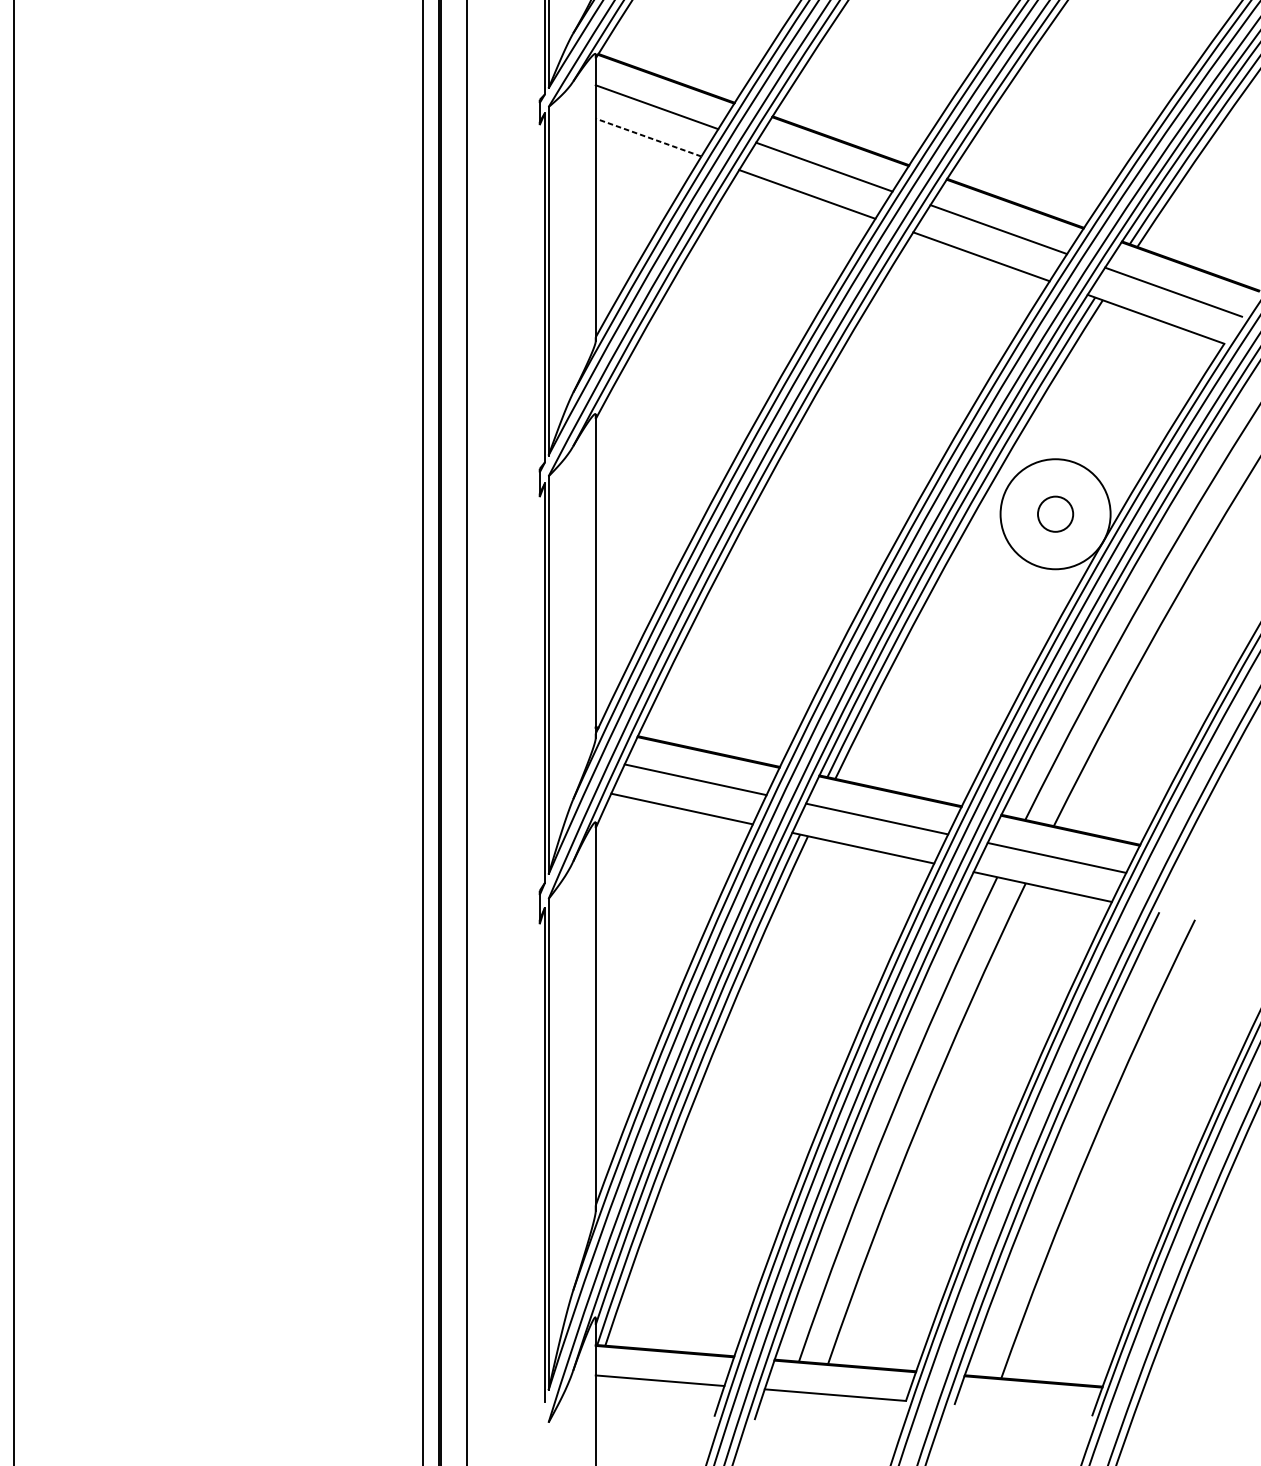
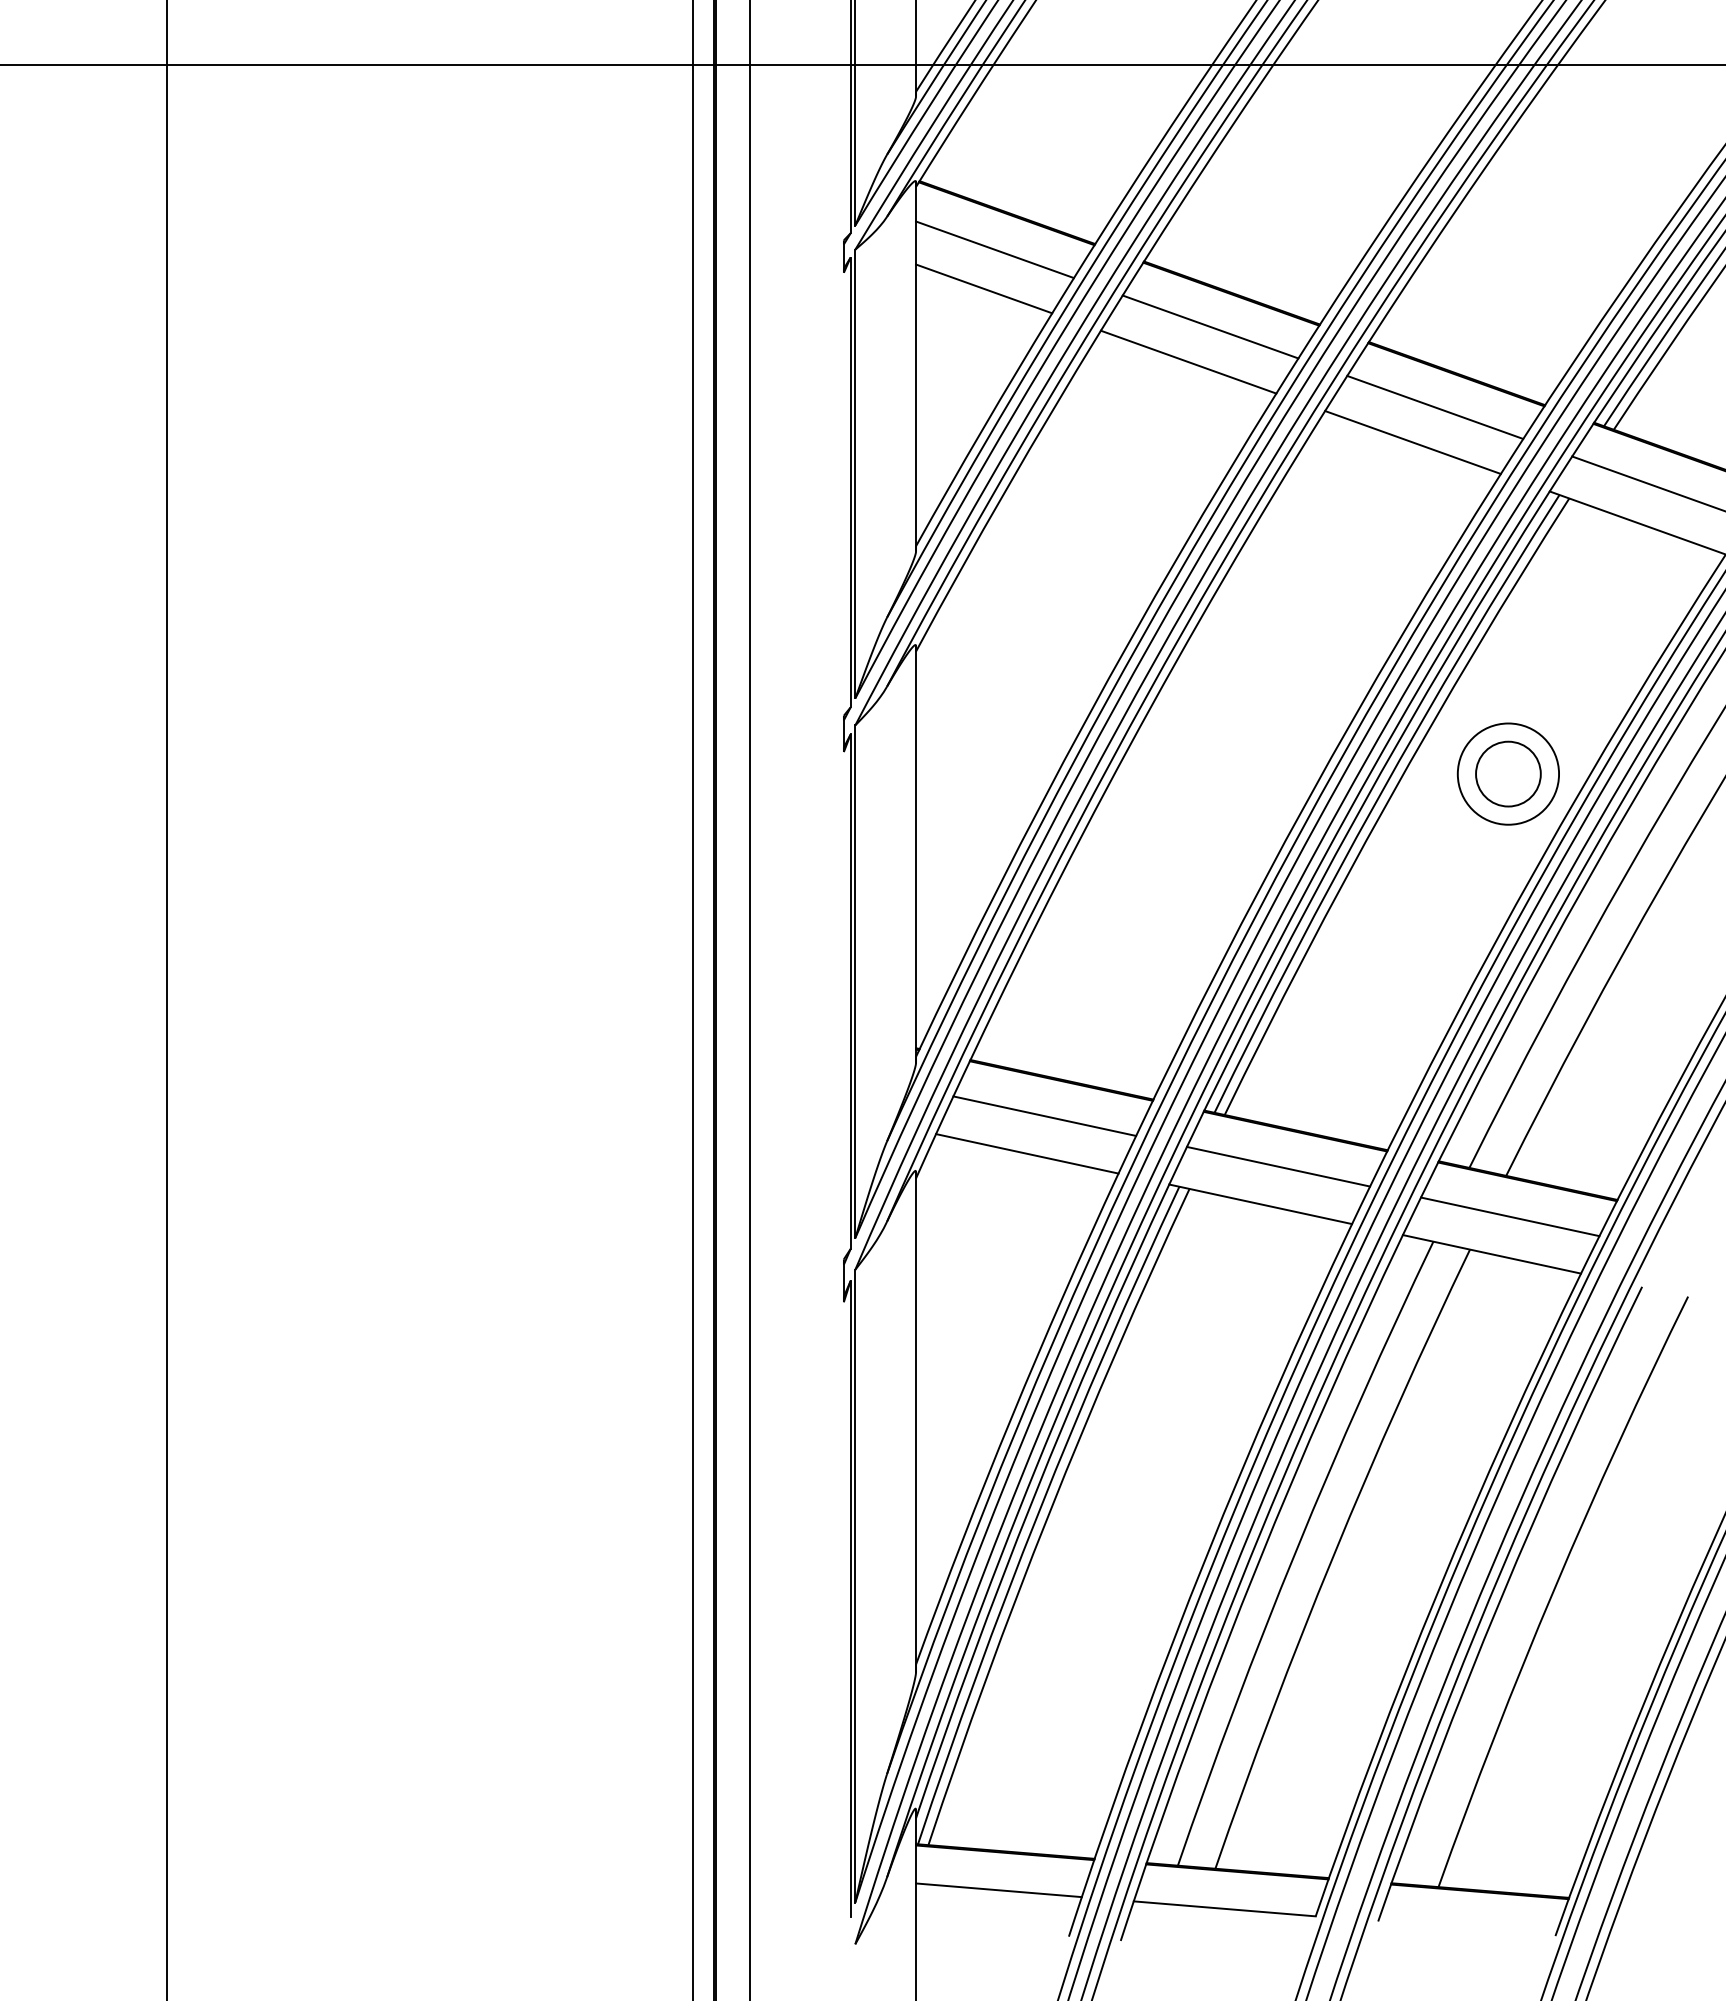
line: (648, 137) -> (983, 288), dashed -> solid
circle: (1055, 513) -> (1508, 773), size x0.71
circle: (1055, 513) -> (1508, 773), size x1.43

